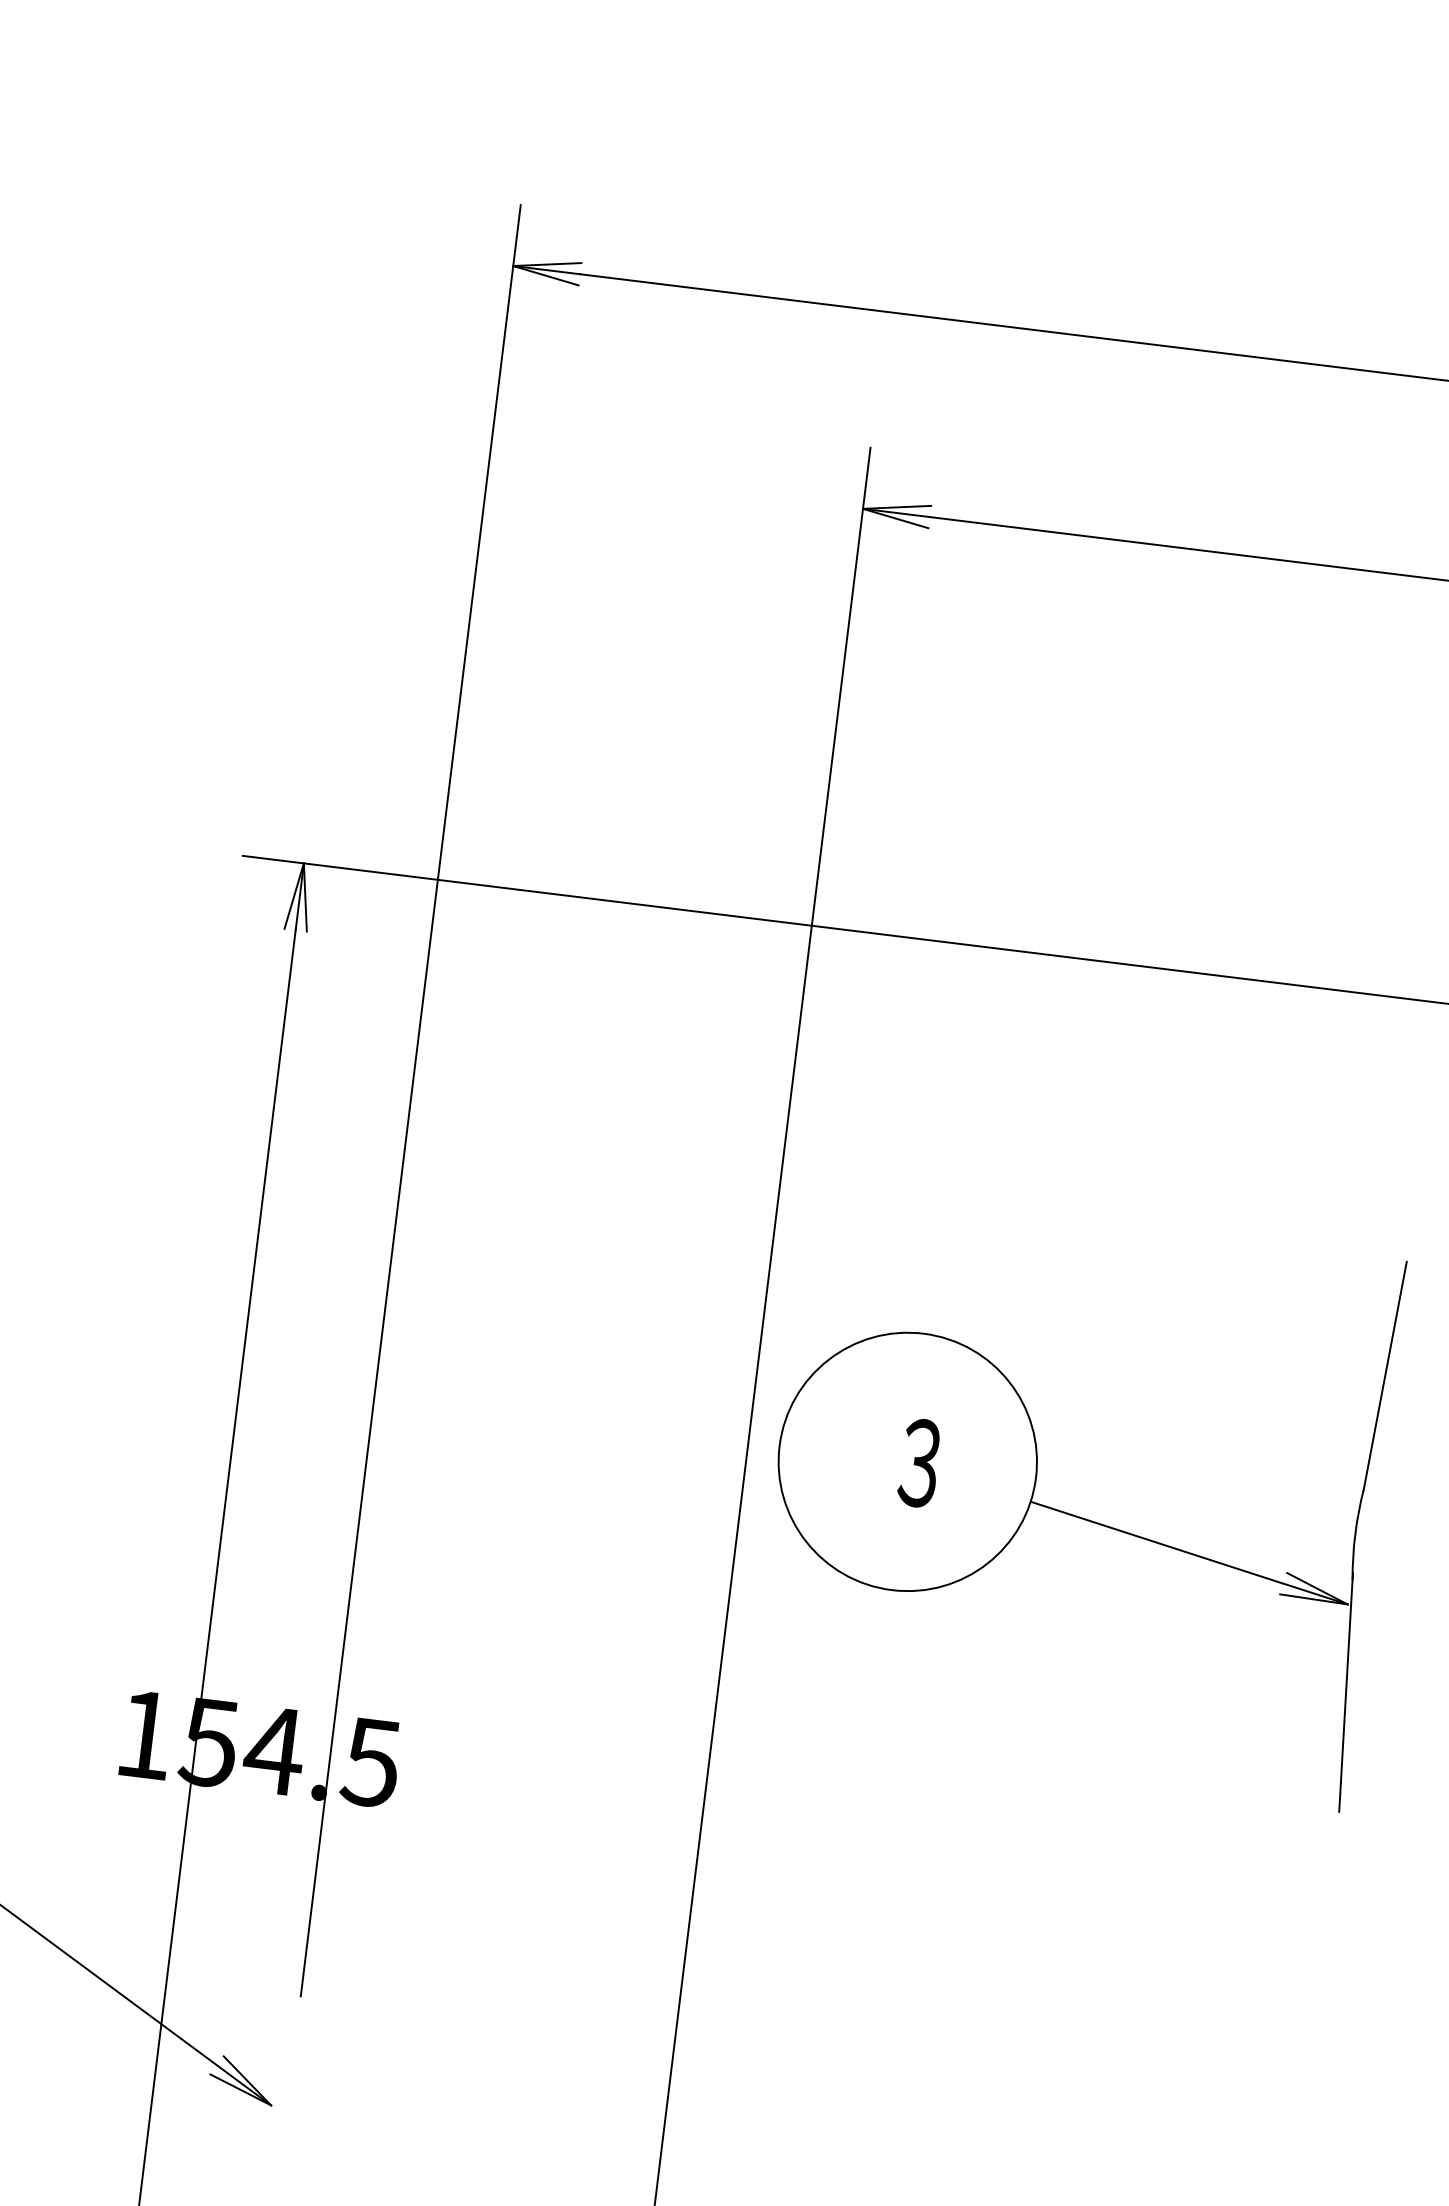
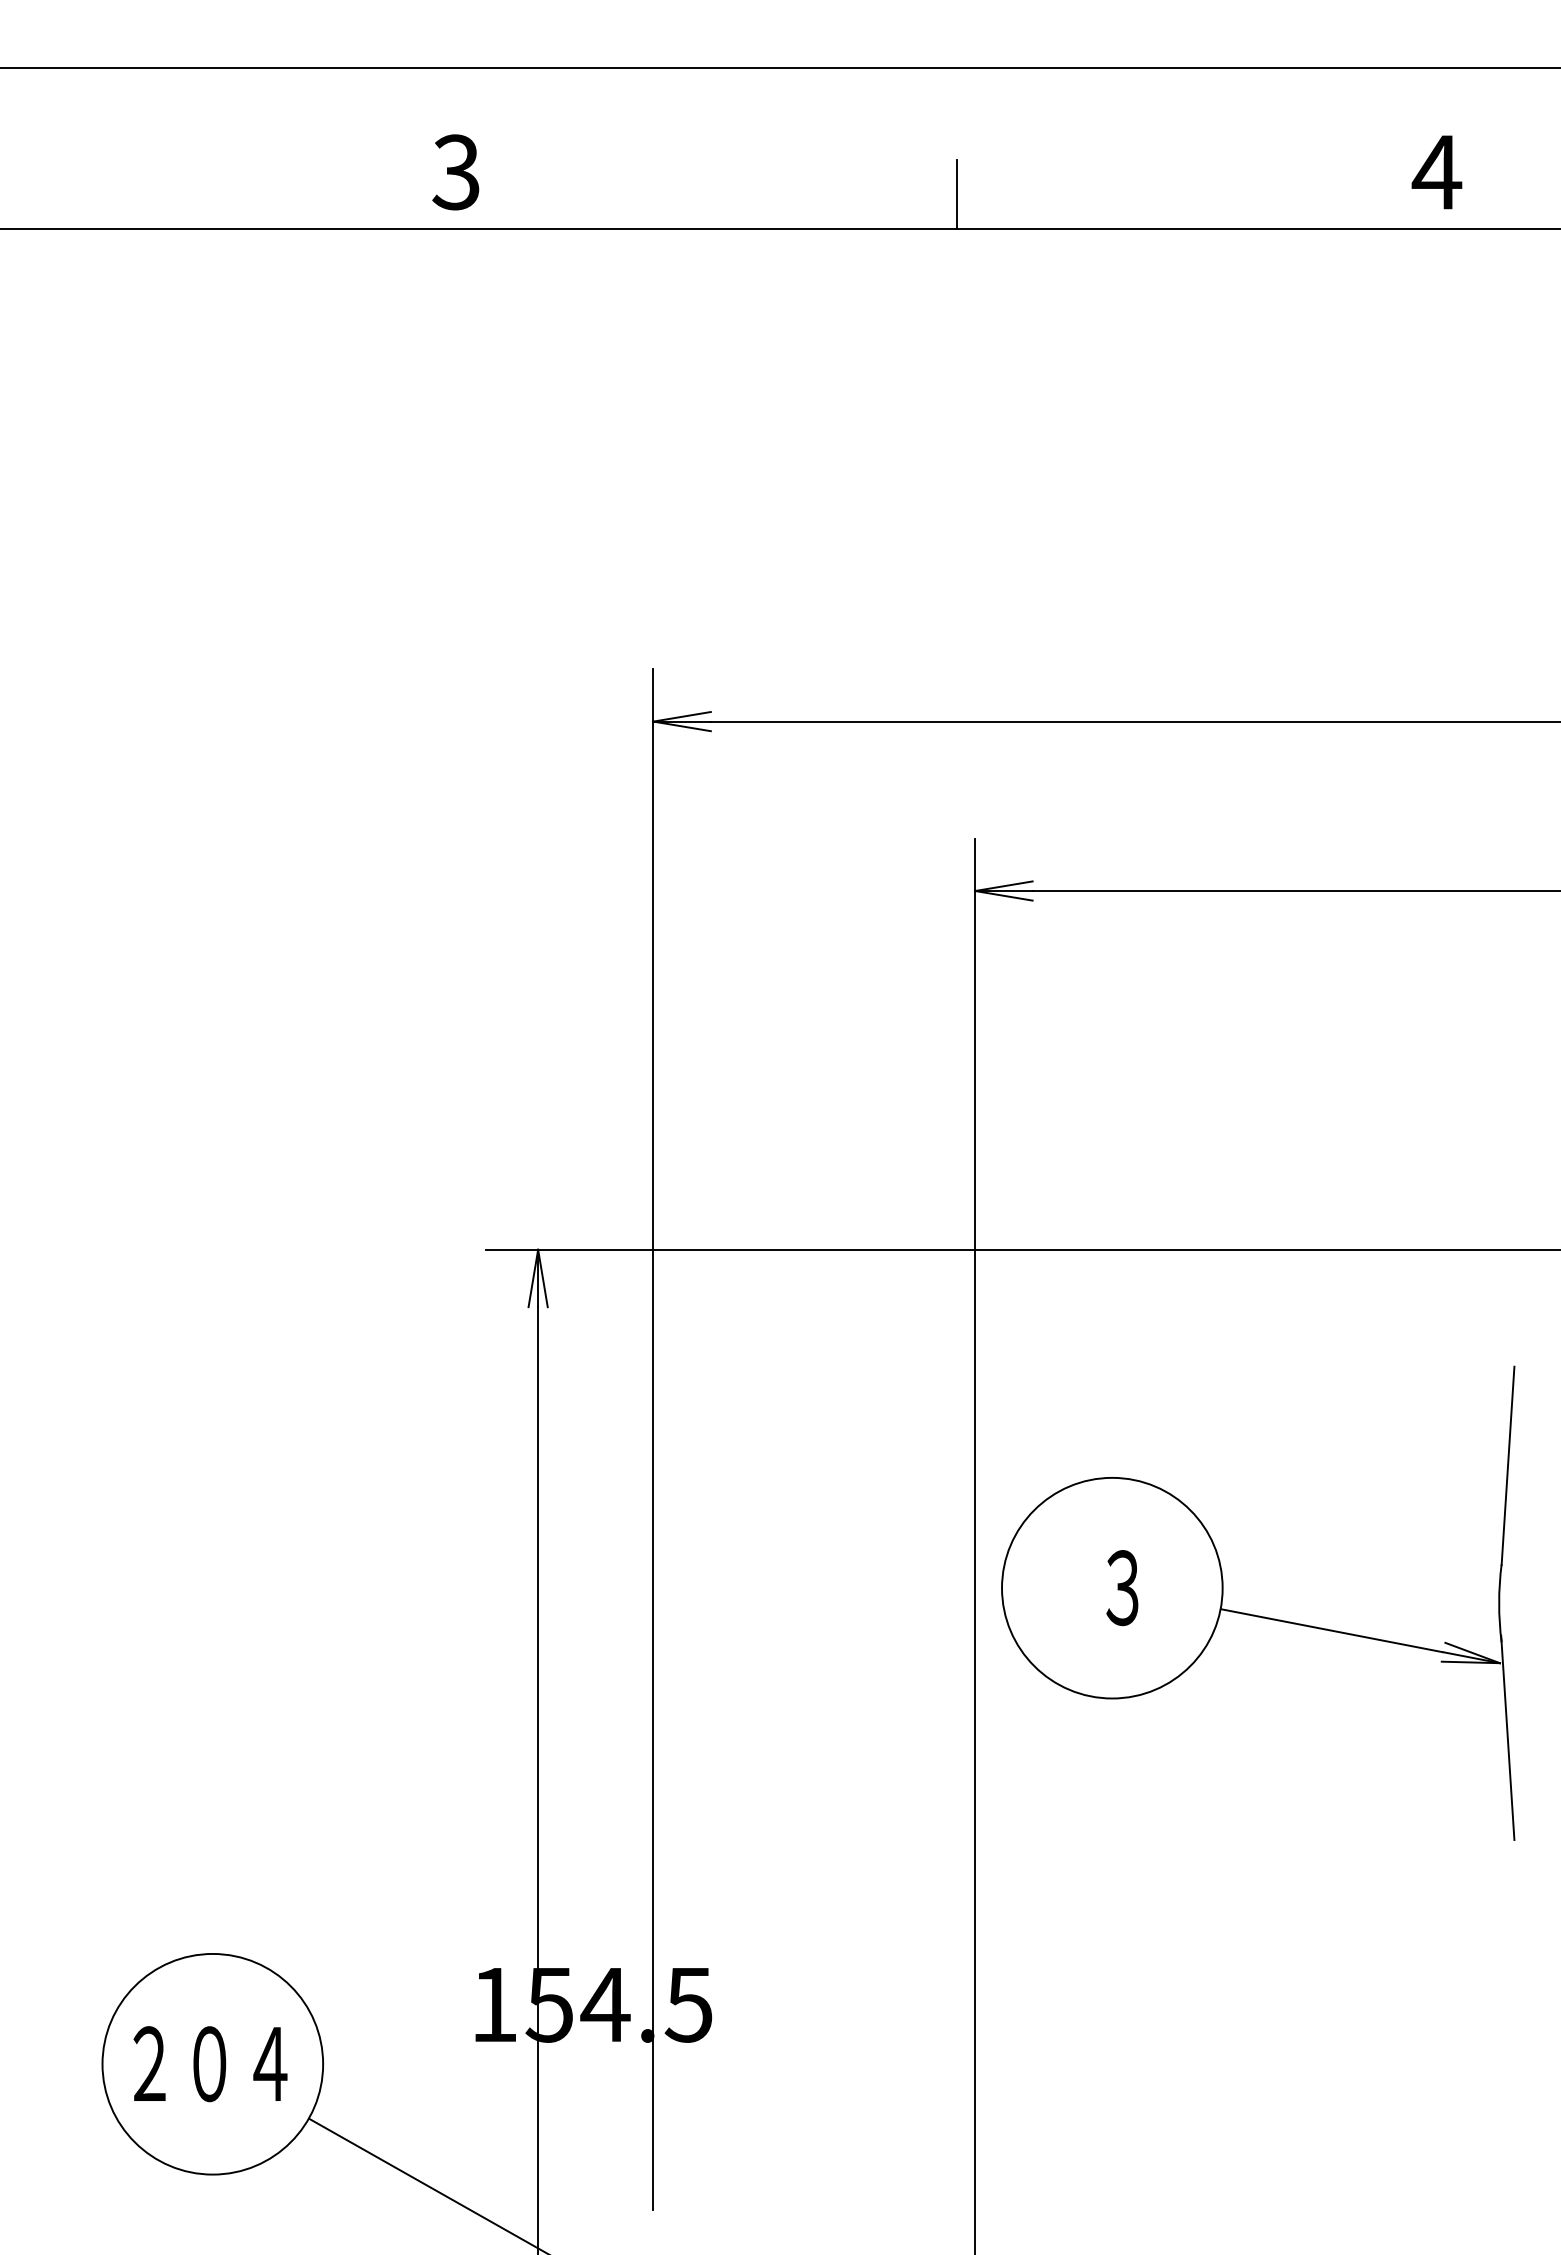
part: (1069, 1512) -> (1254, 1614), moved

